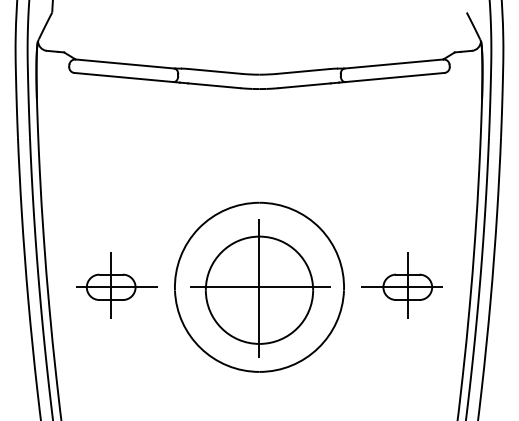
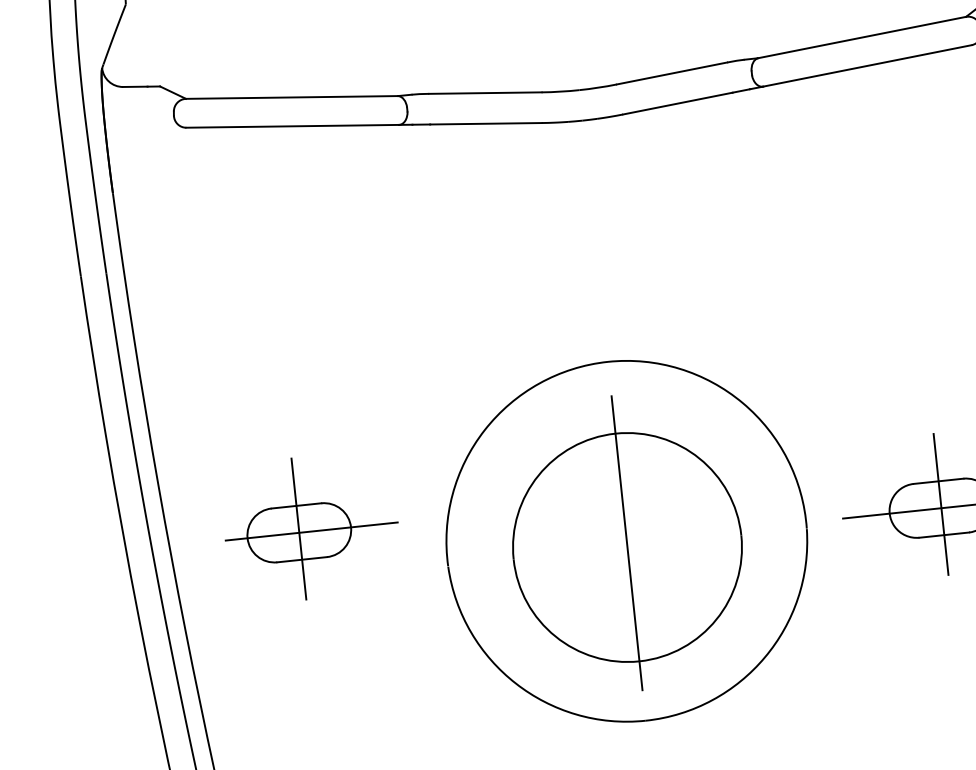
part: (116, 285) -> (310, 527), moved
line: (260, 287) -> (629, 541), removed

